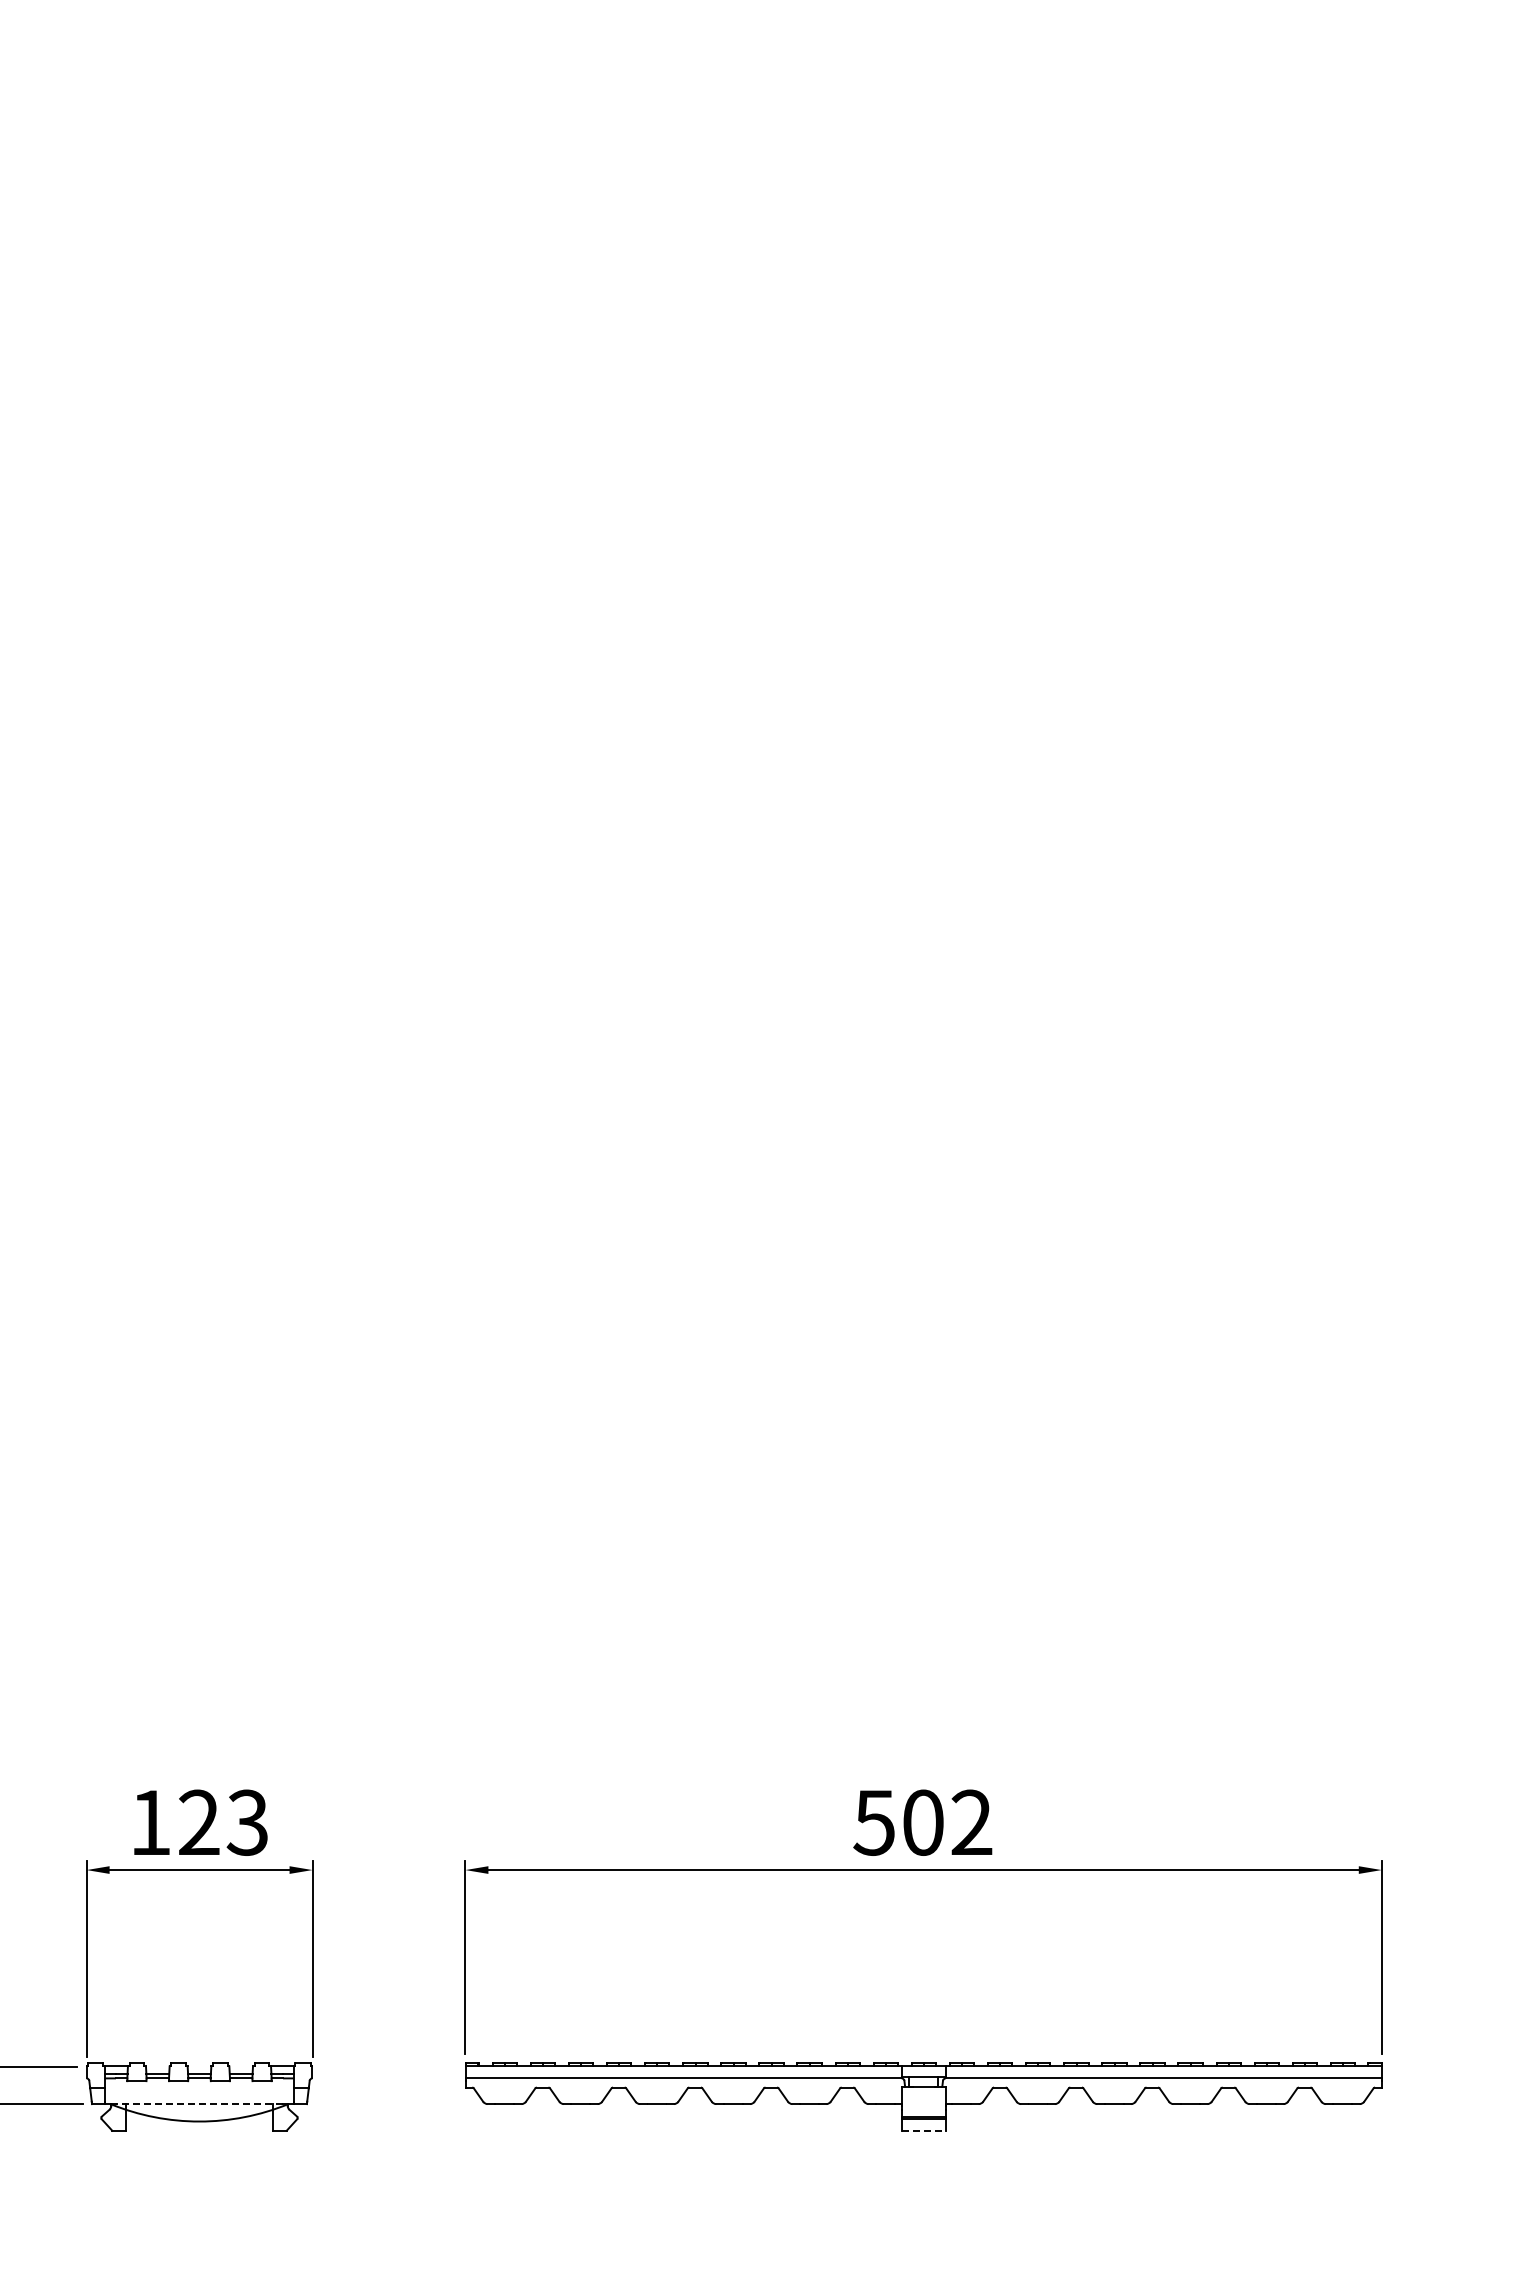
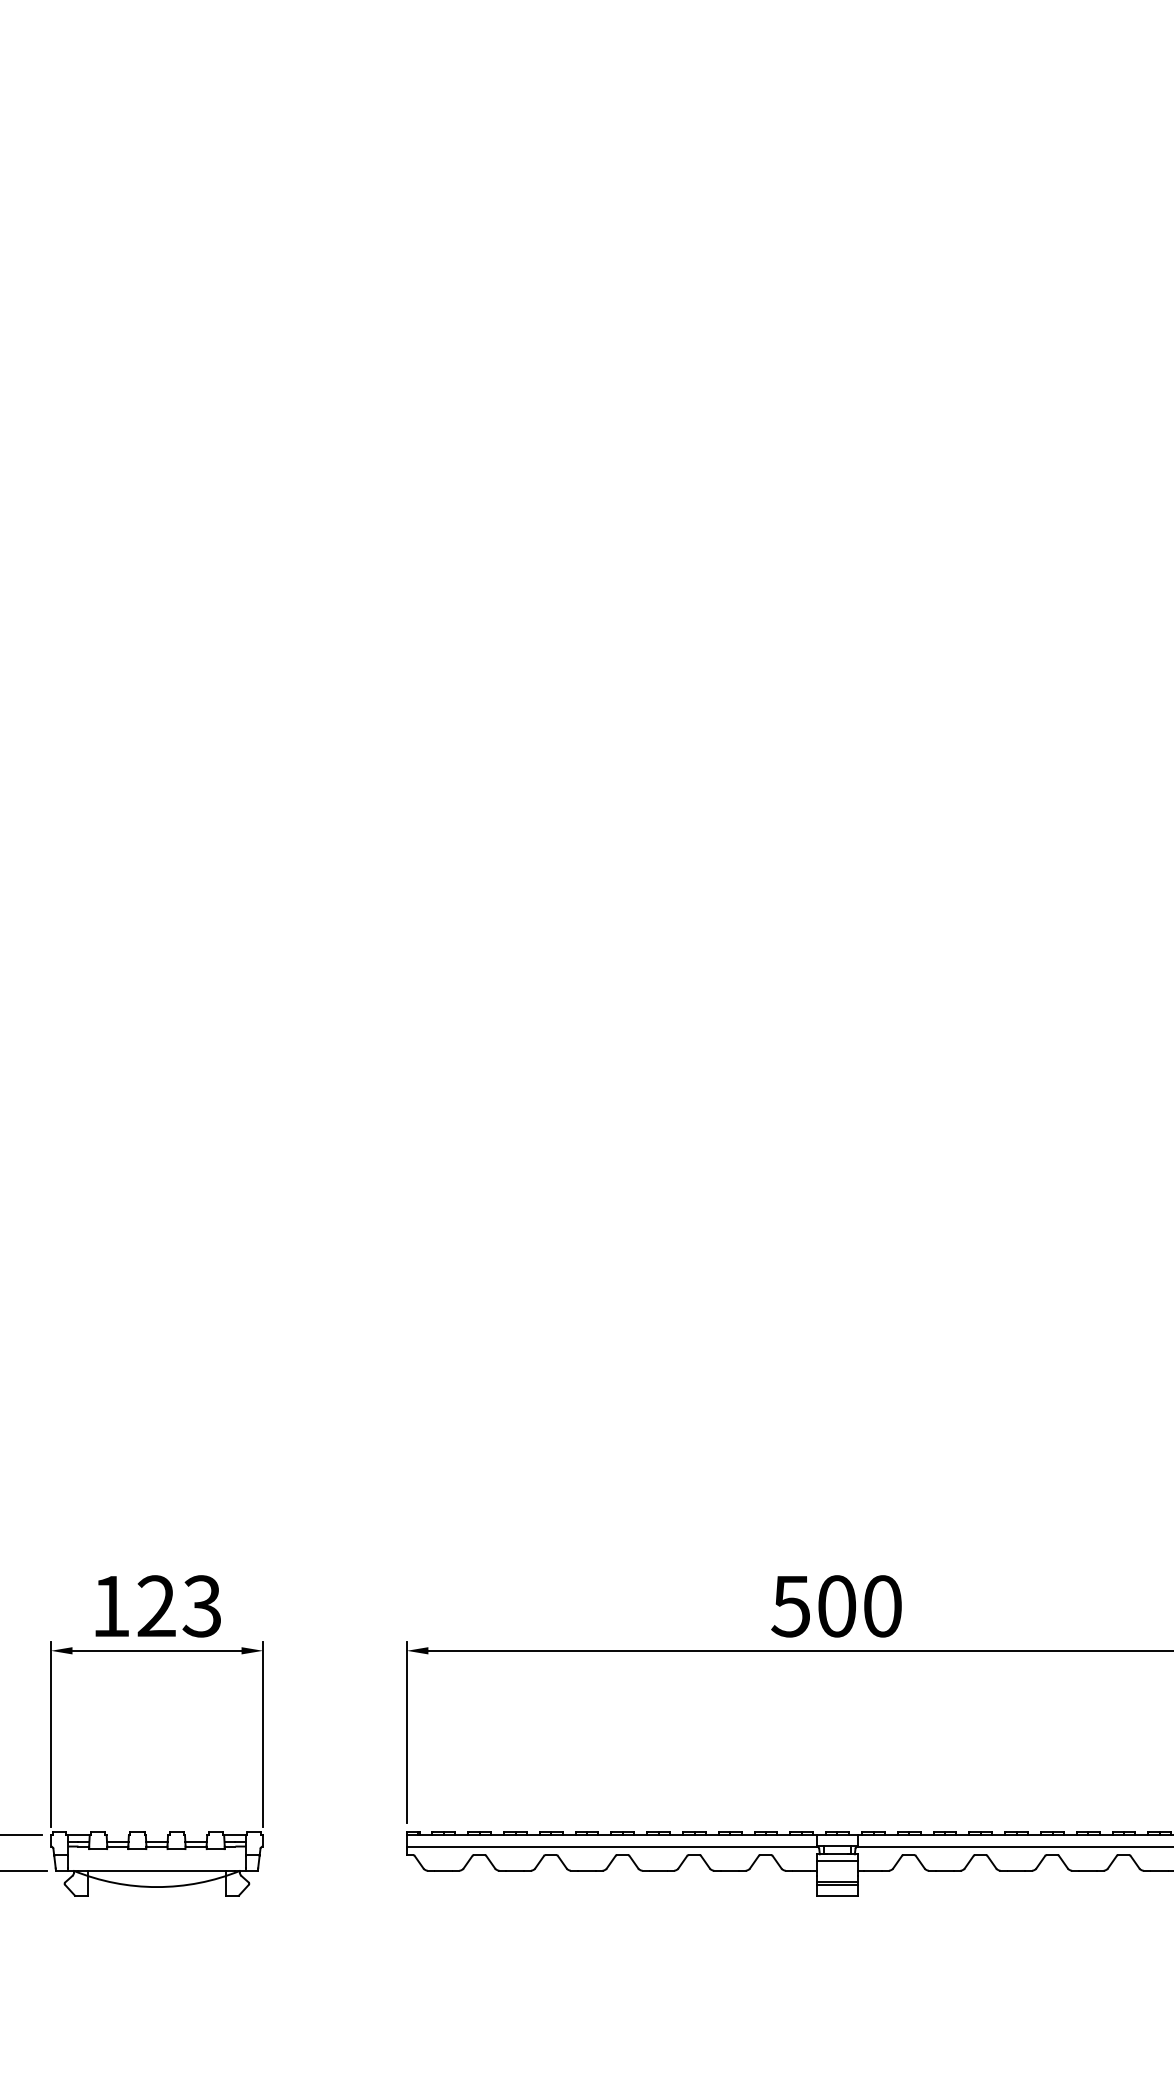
text: (971, 1822) -> (882, 1606), 502 -> 500
line: (923, 2094) -> (837, 1861), added
line: (199, 2104) -> (156, 1871), dashed -> solid
line: (924, 2130) -> (838, 1895), dashed -> solid

